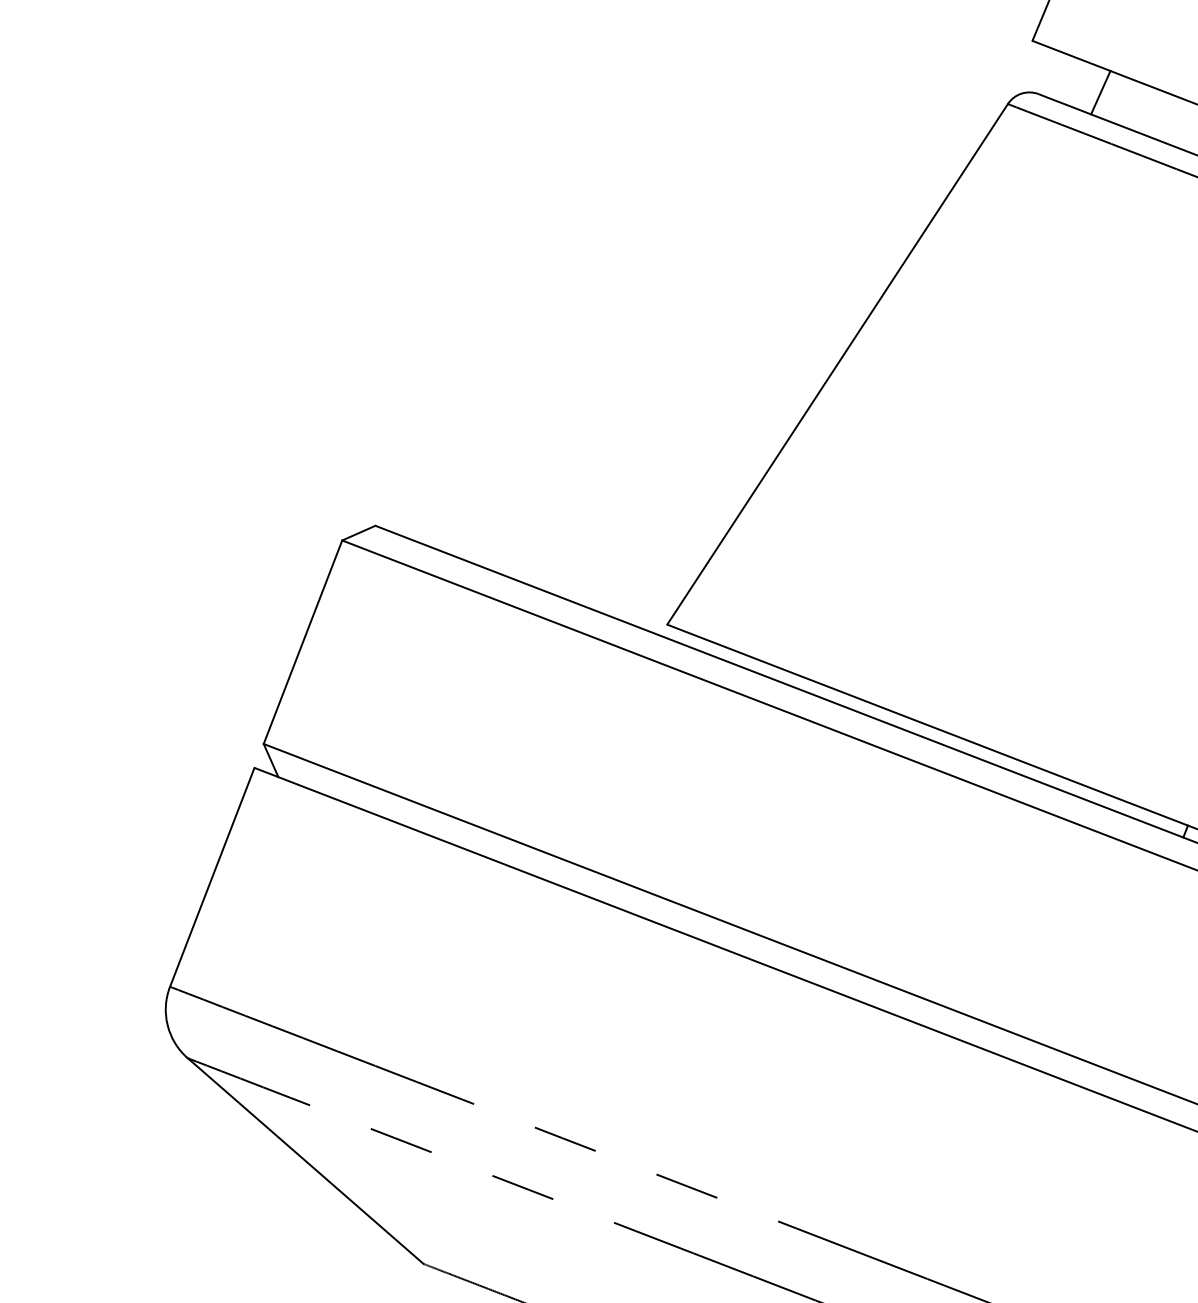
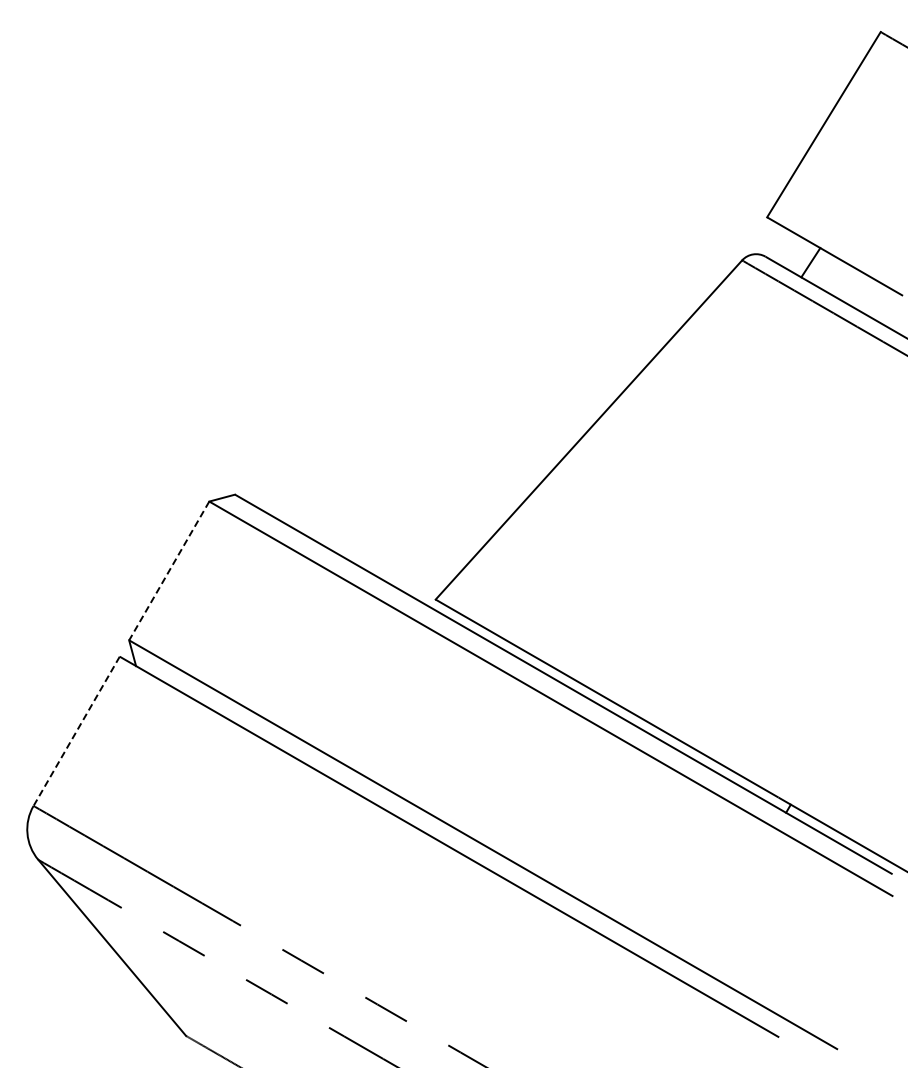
line: (303, 642) -> (169, 571), solid -> dashed
line: (212, 877) -> (76, 731), solid -> dashed

